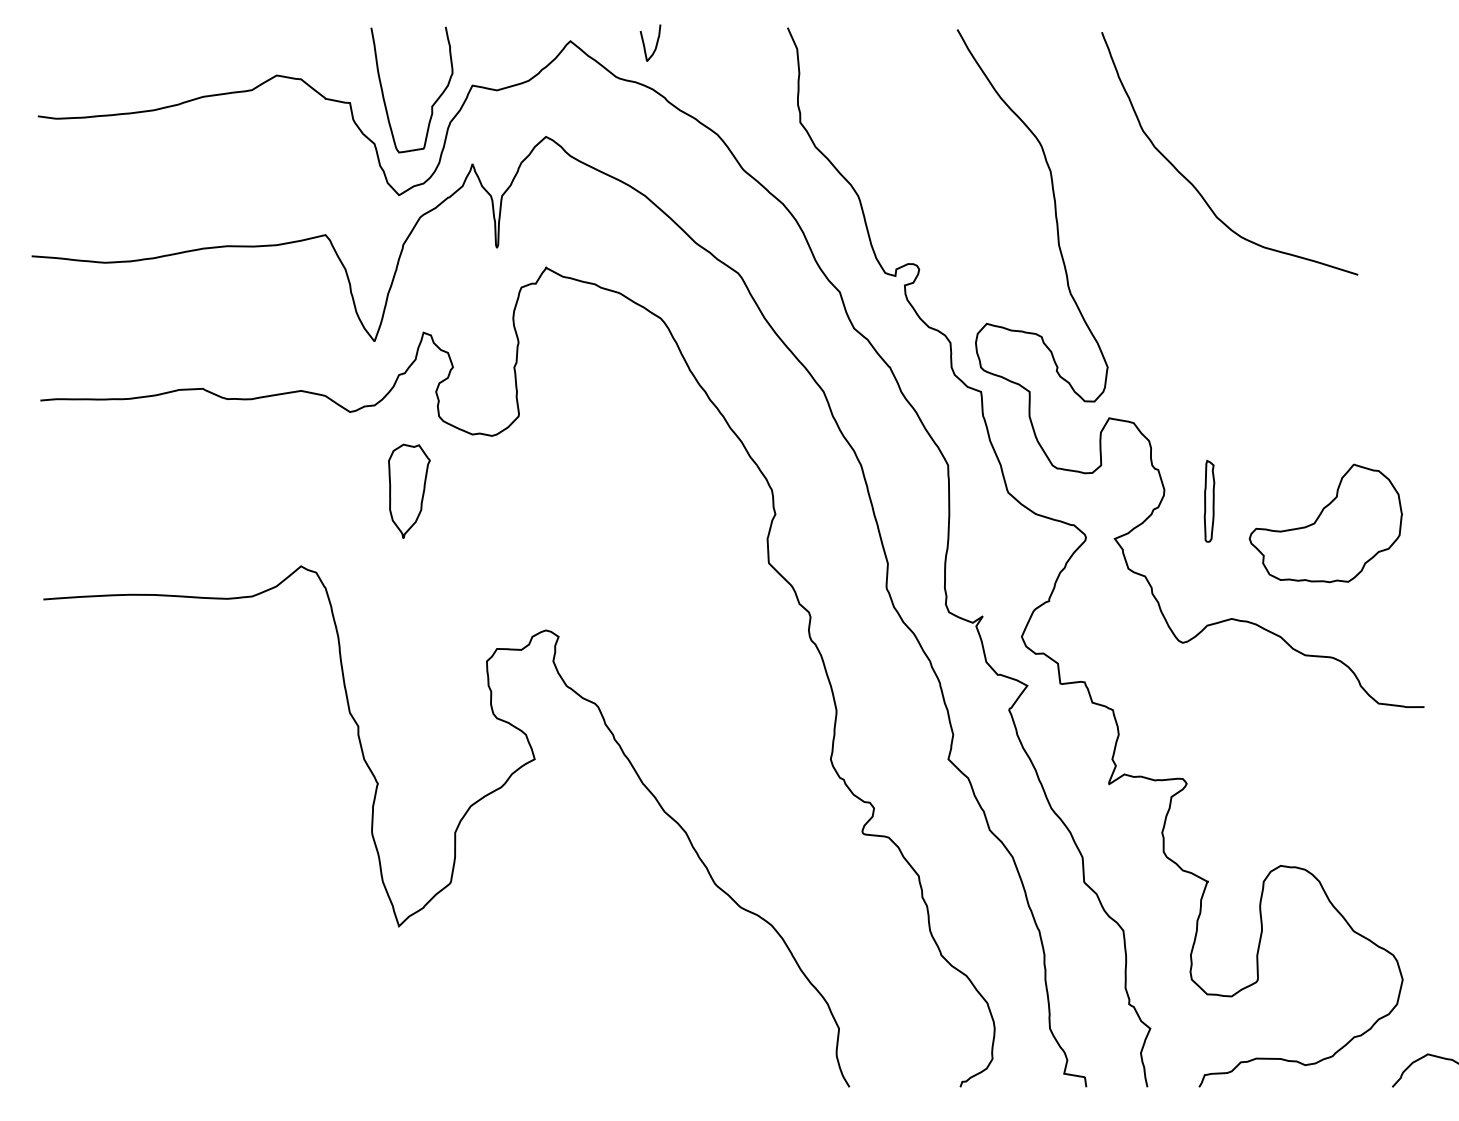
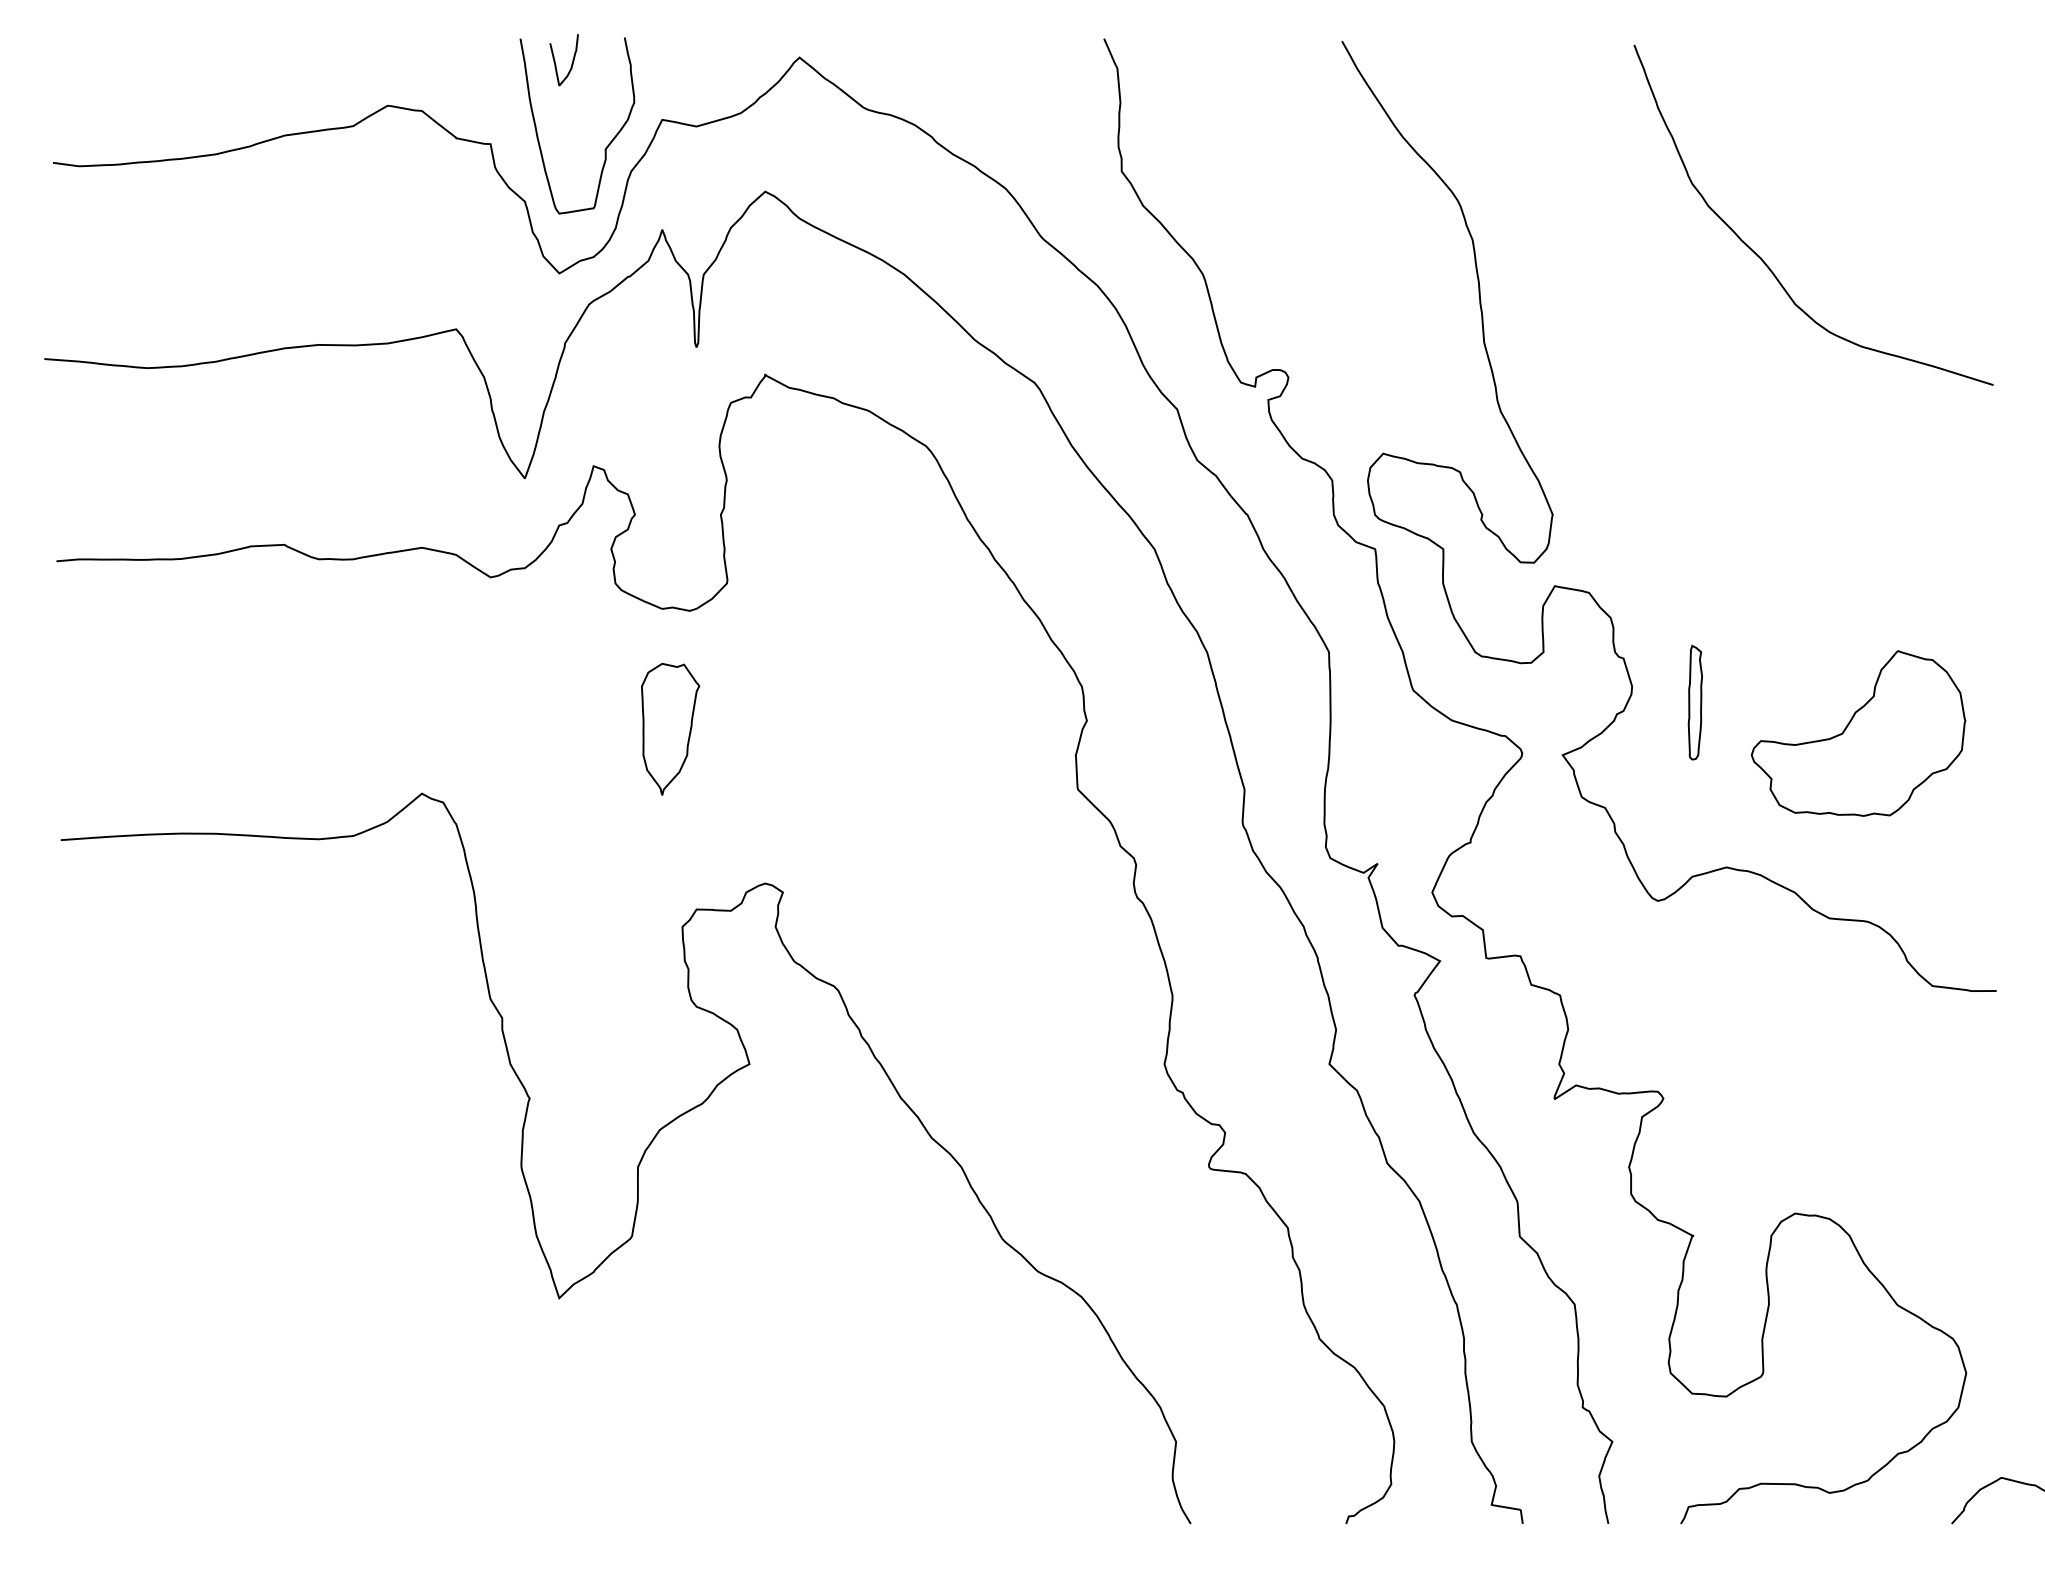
curve: (655, 45) -> (571, 63), moved
curve: (1195, 186) -> (1765, 261), moved
part: (409, 490) -> (670, 728), moved

